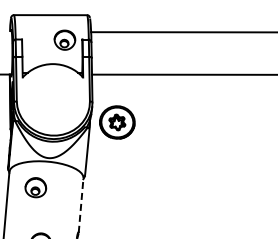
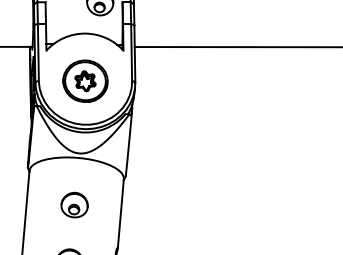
part: (117, 122) -> (85, 81), moved
part: (35, 187) -> (74, 204), moved
line: (81, 204) -> (121, 212), dashed -> solid

